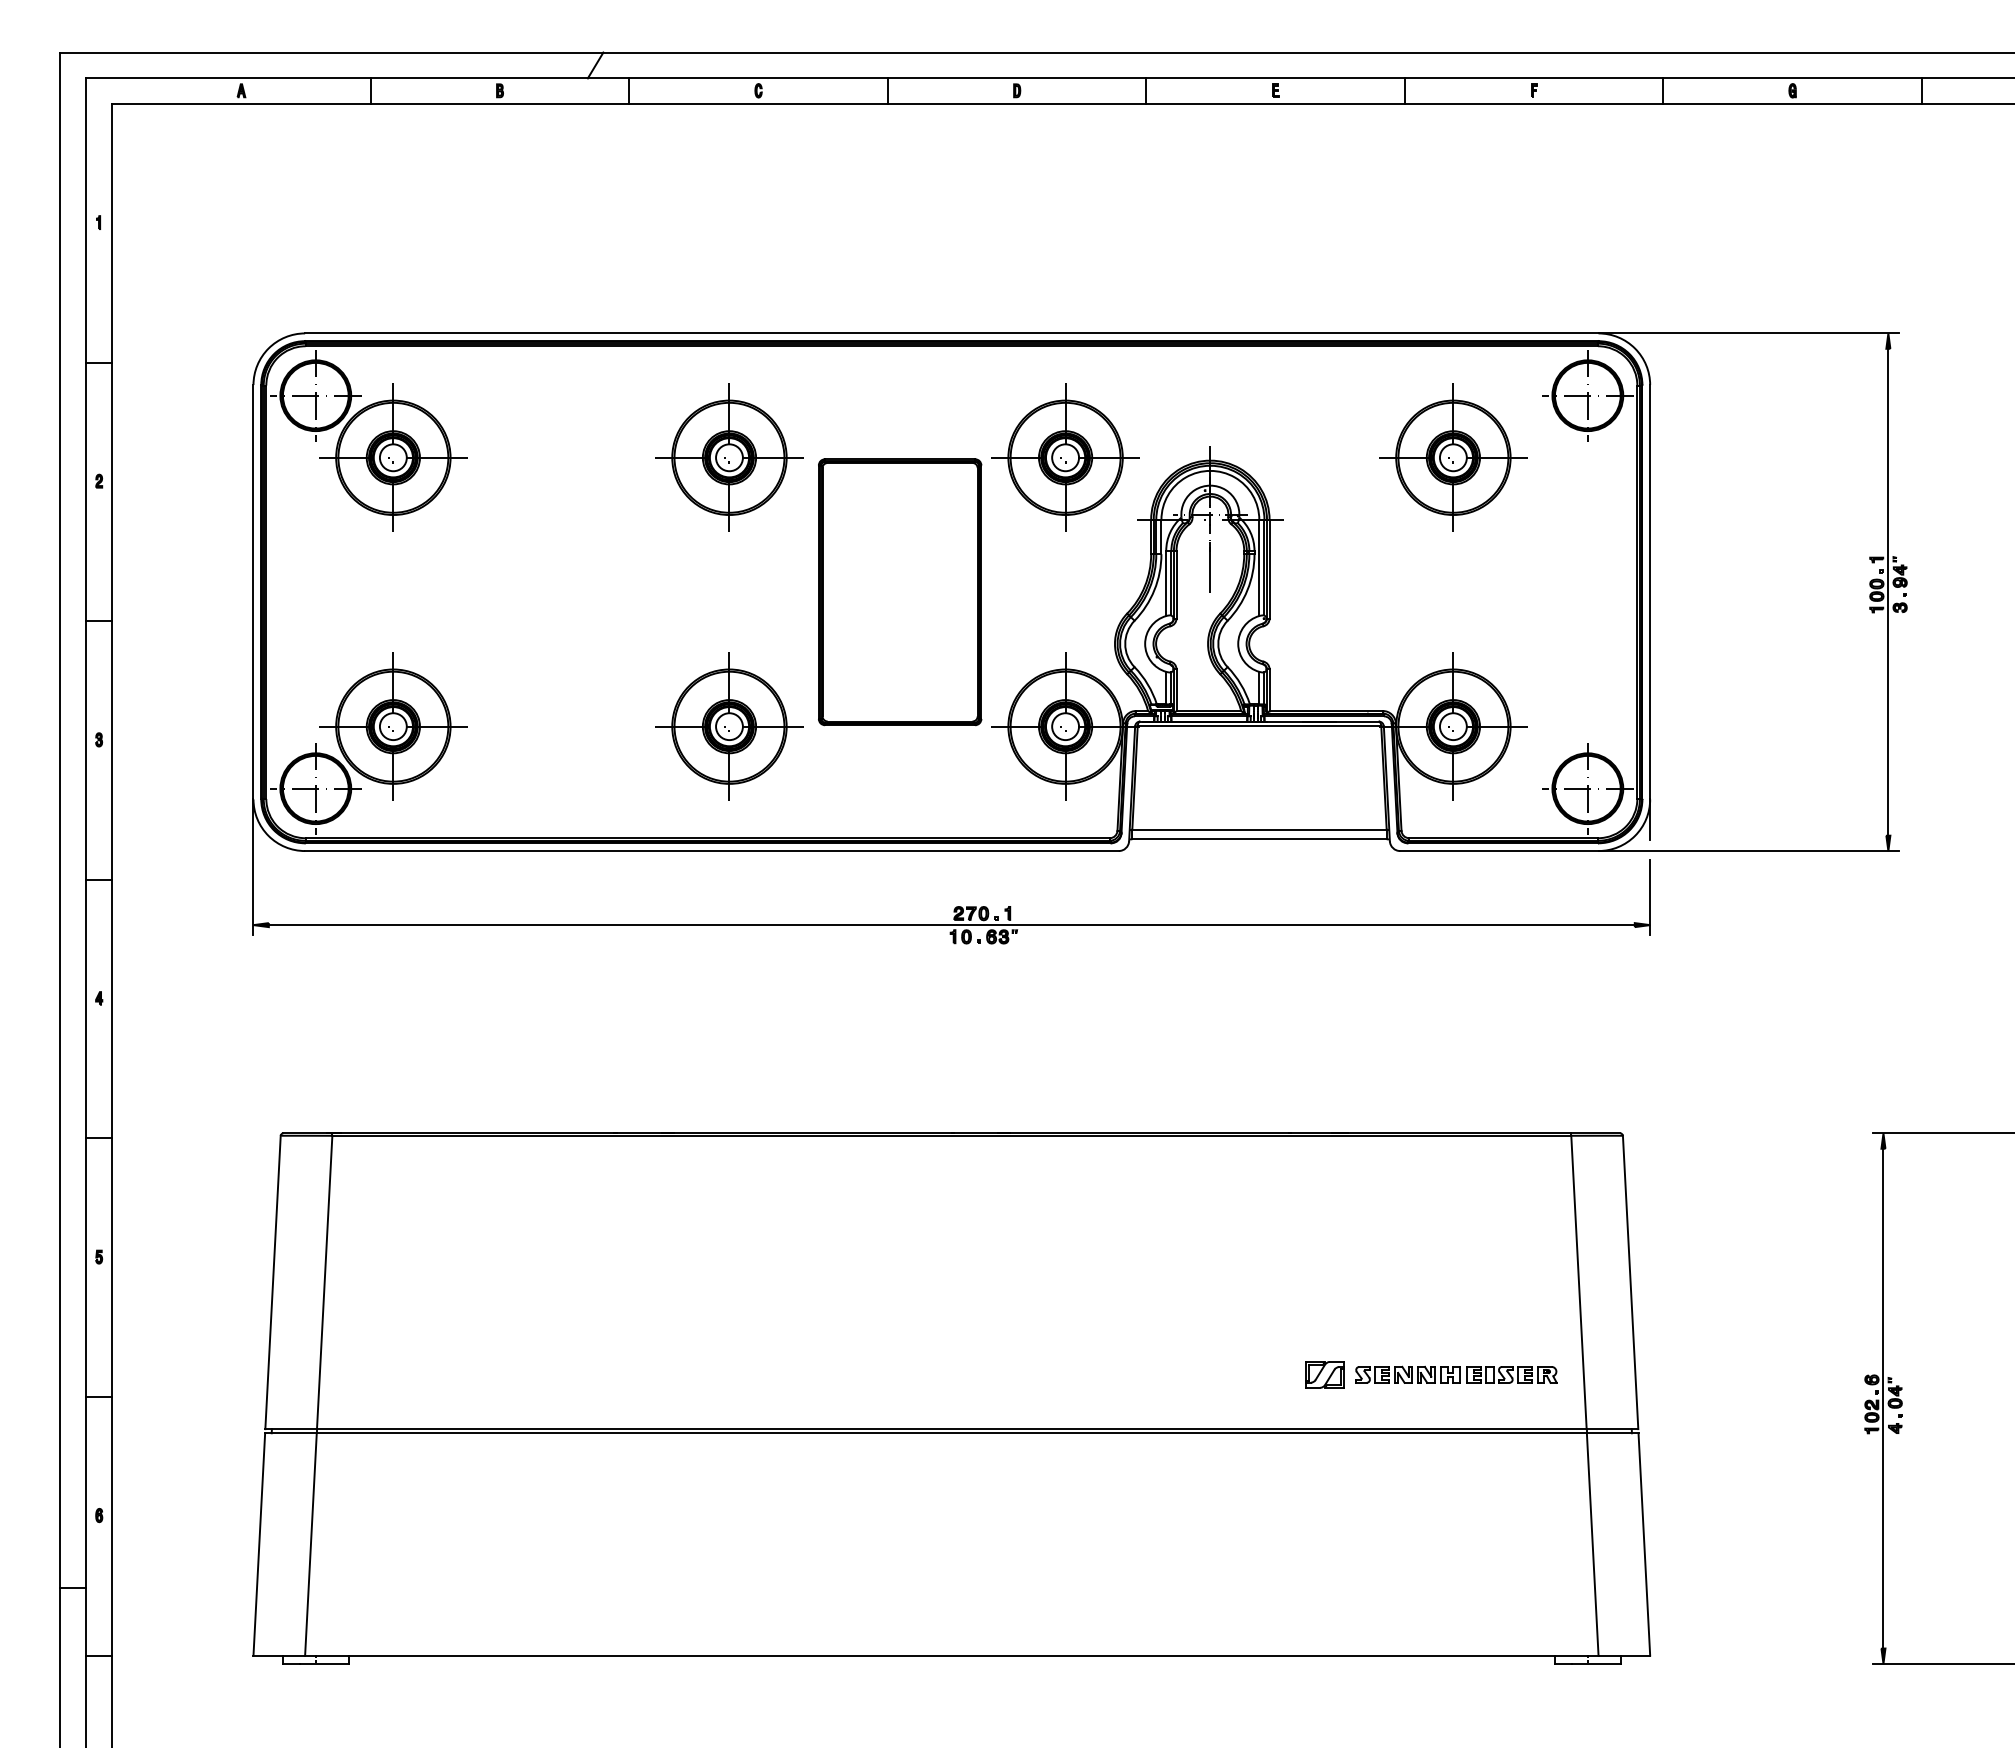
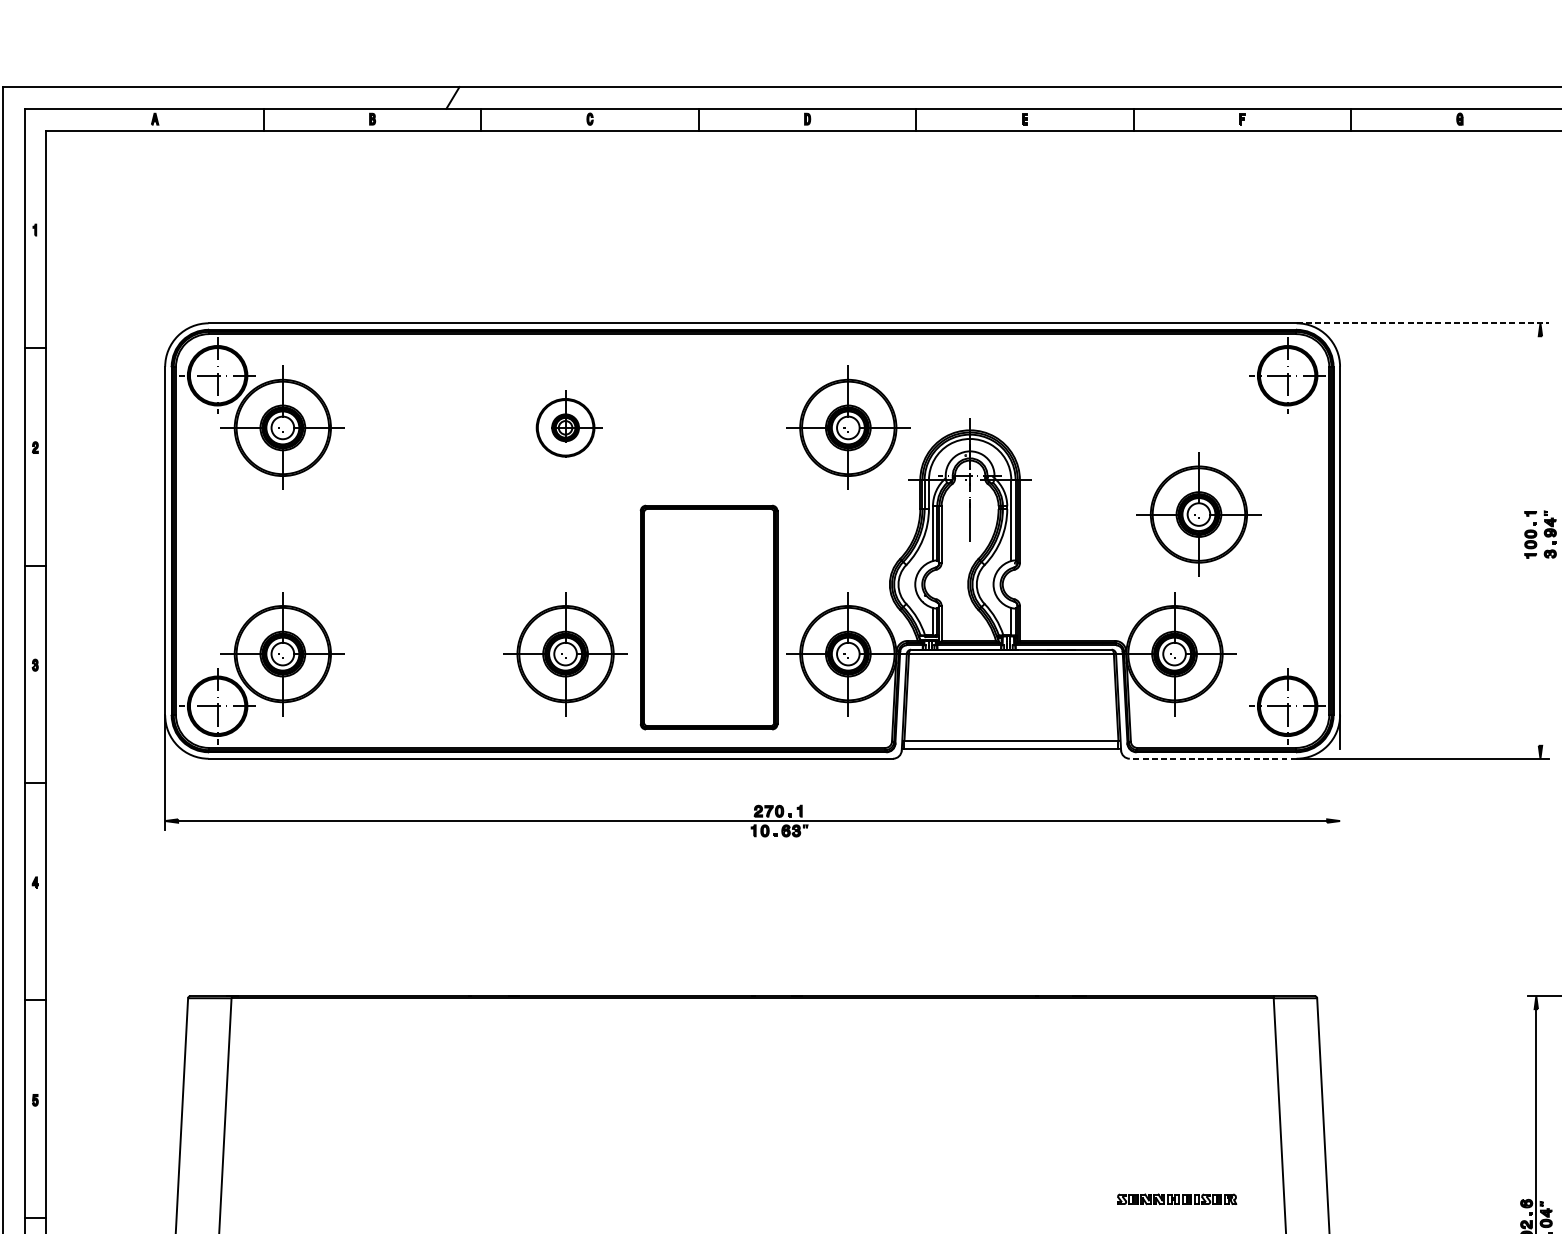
line: (1749, 333) -> (1423, 323), solid -> dashed
part: (729, 457) -> (565, 427), size x0.6
part: (1453, 457) -> (1199, 514), moved
line: (1888, 591) -> (1540, 540), removed
part: (900, 592) -> (709, 617), moved
line: (1498, 851) -> (1212, 759), solid -> dashed
line: (1650, 897) -> (1340, 797), removed
part: (1324, 1374) -> (1066, 1199), removed
part: (1456, 1374) -> (1177, 1199), size x0.7

